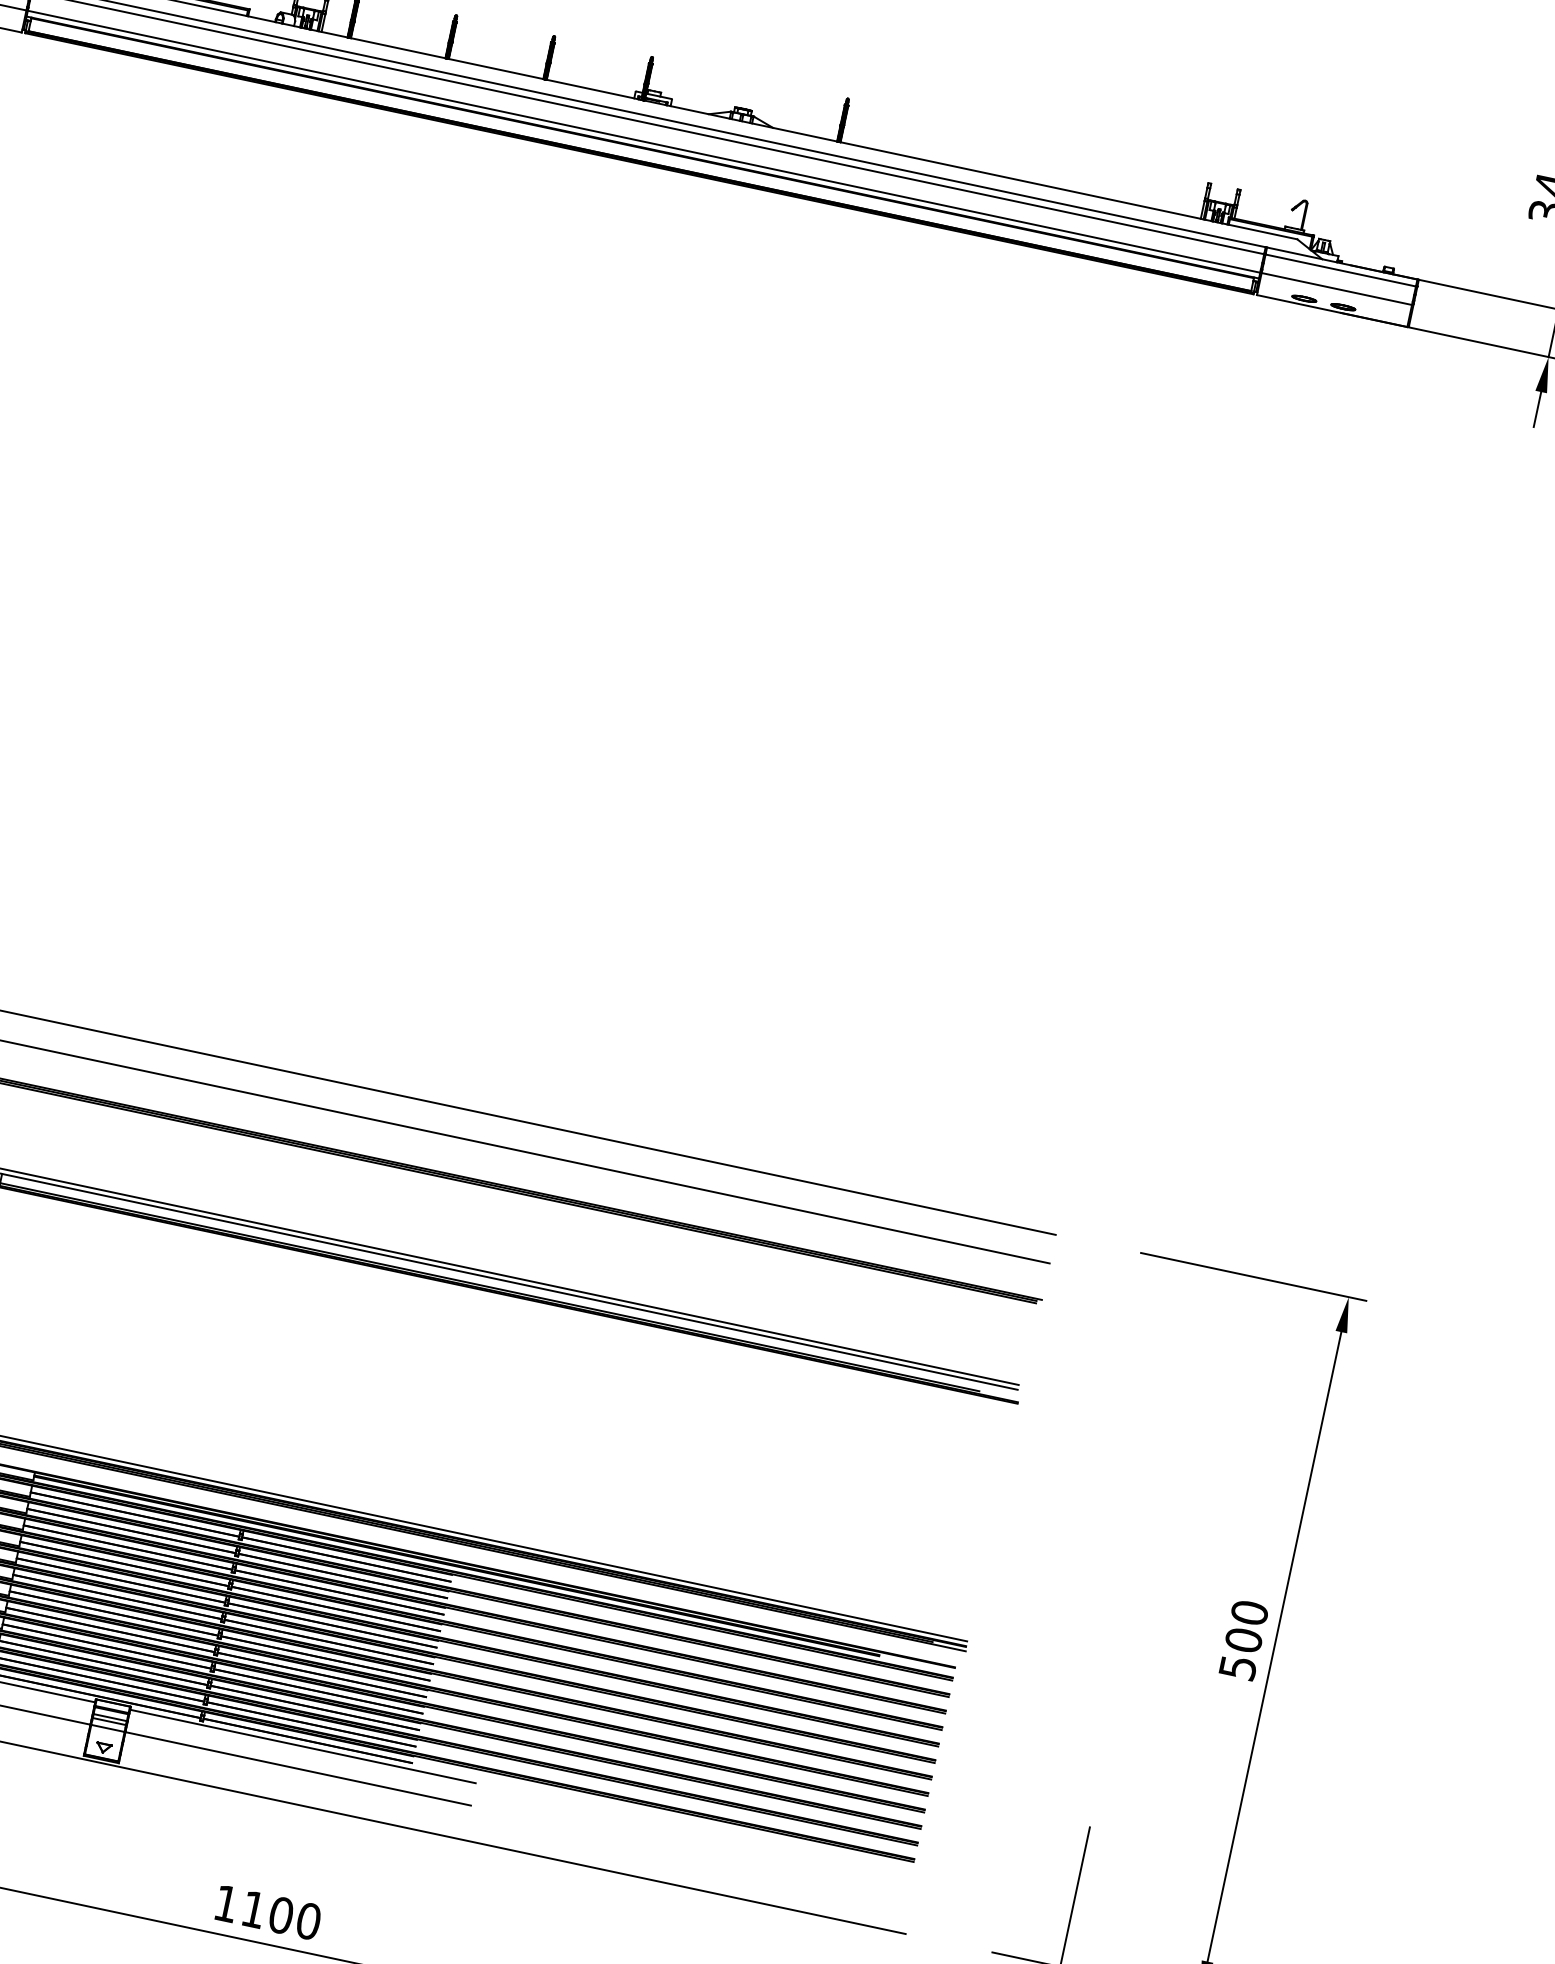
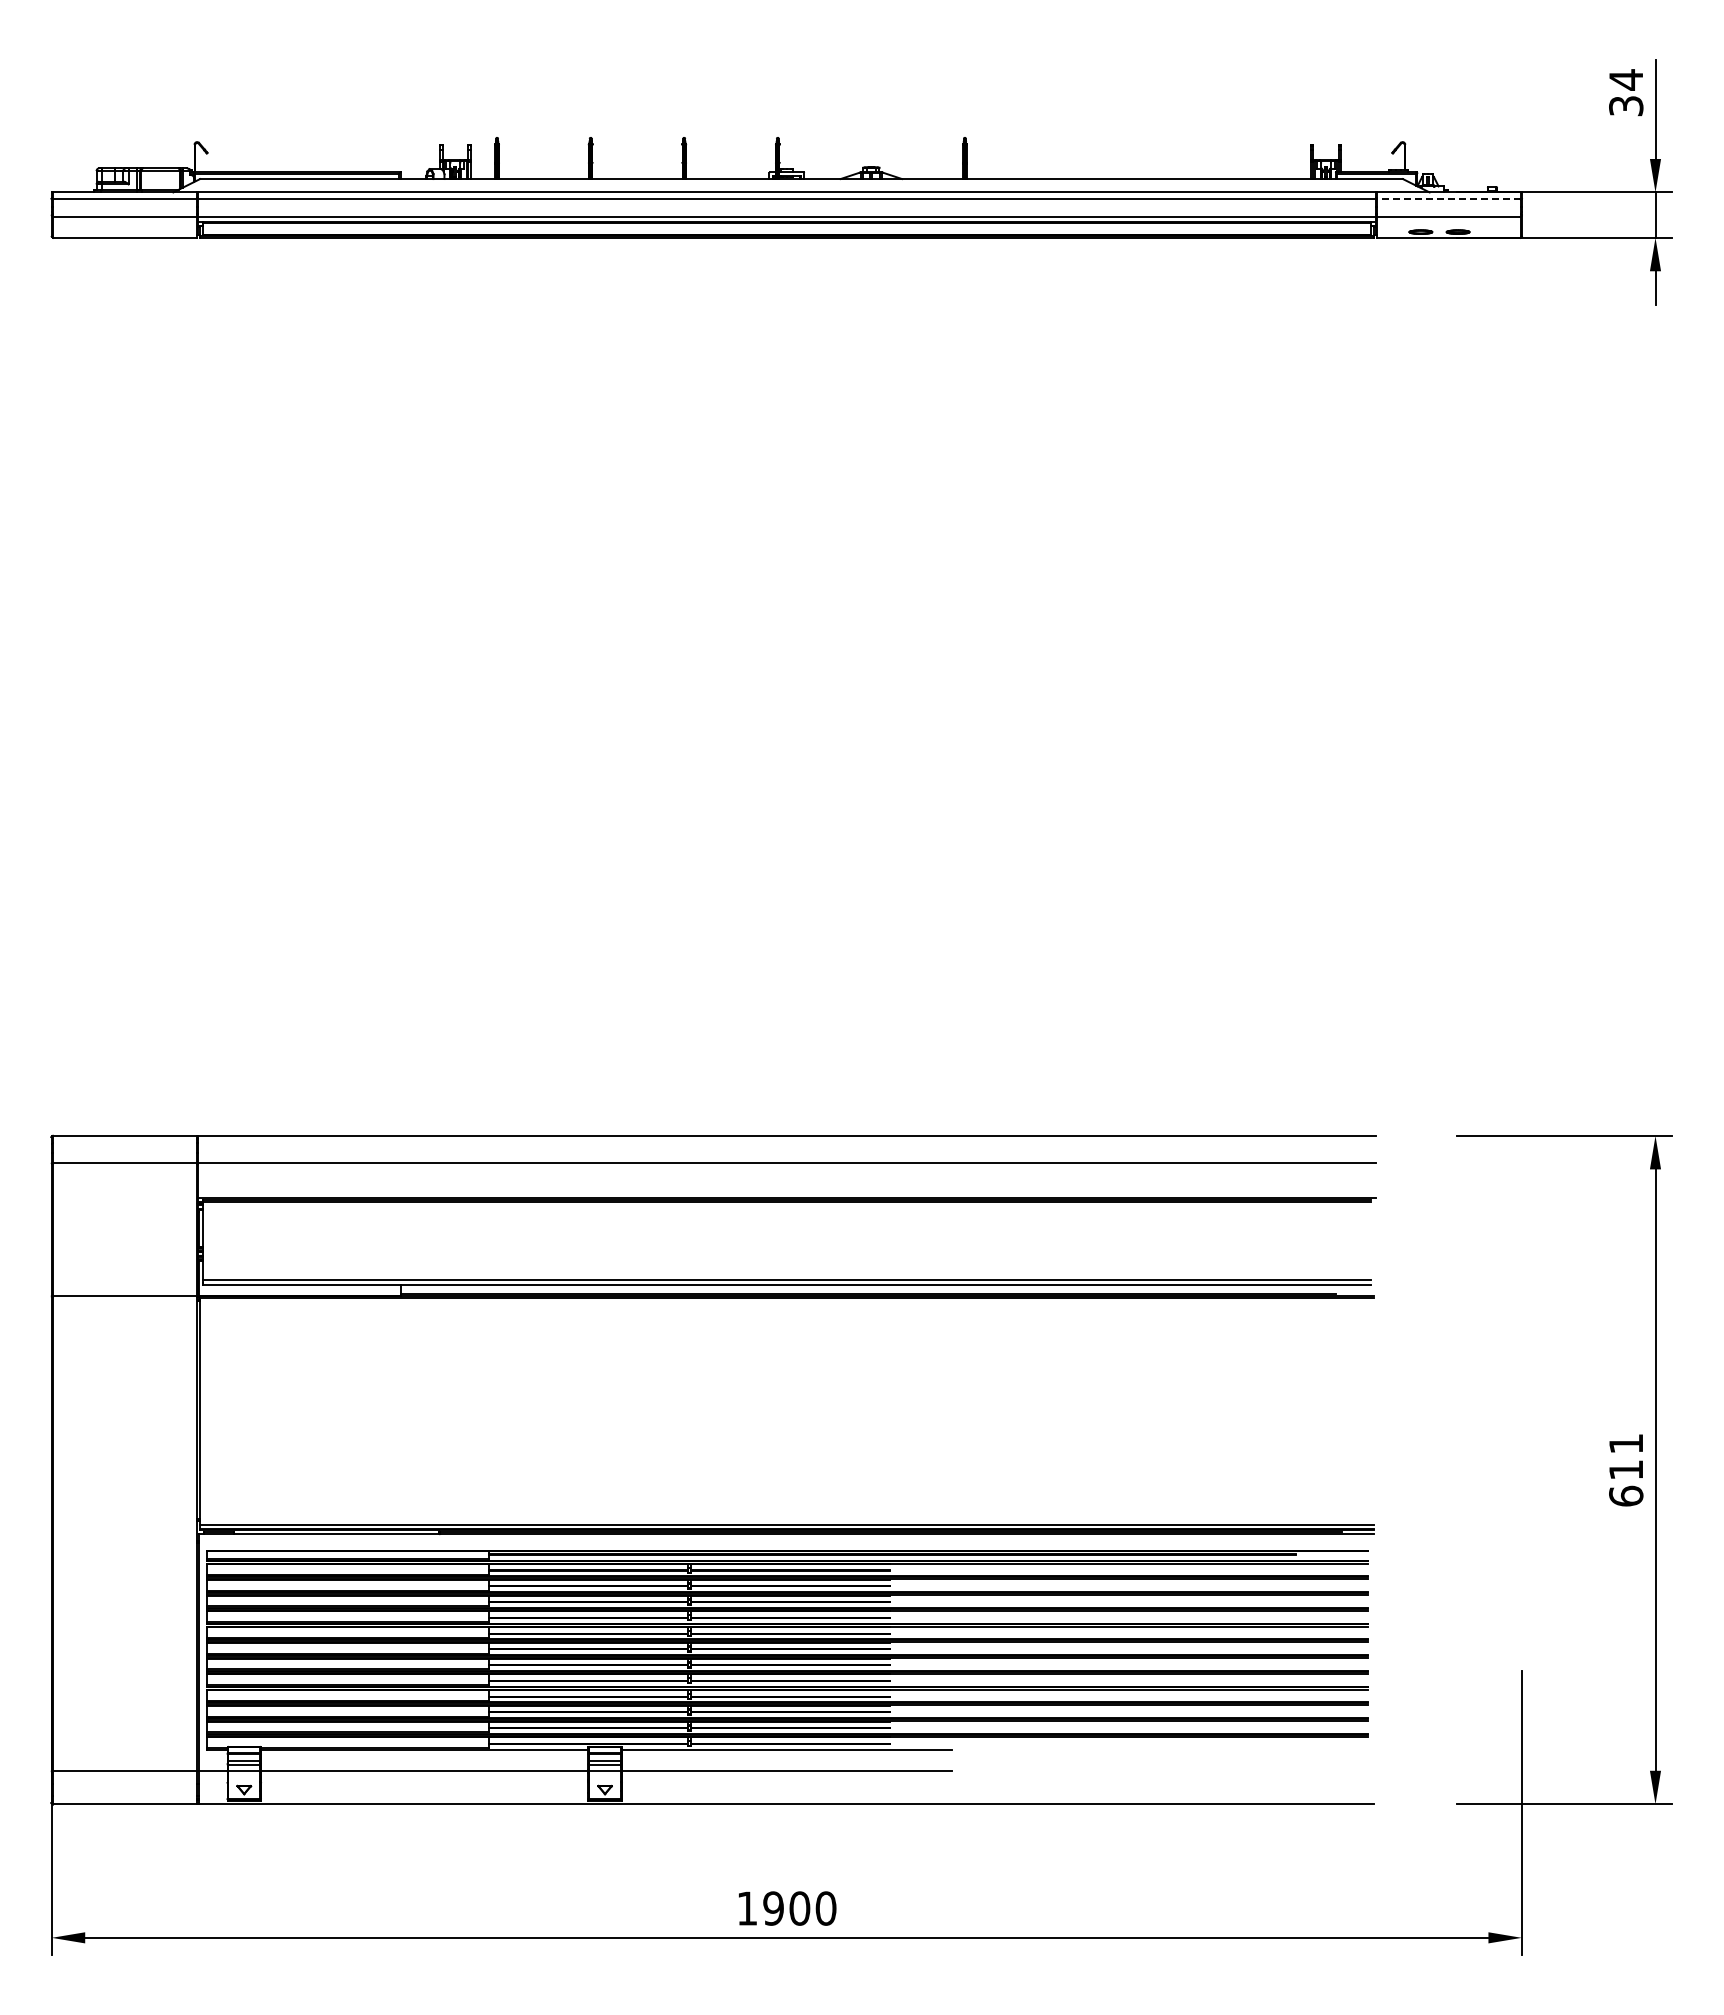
line: (1340, 270) -> (1448, 199), solid -> dashed
text: (1244, 1639) -> (1626, 1469), 500 -> 611
text: (253, 1909) -> (773, 1908), 1100 -> 1900

